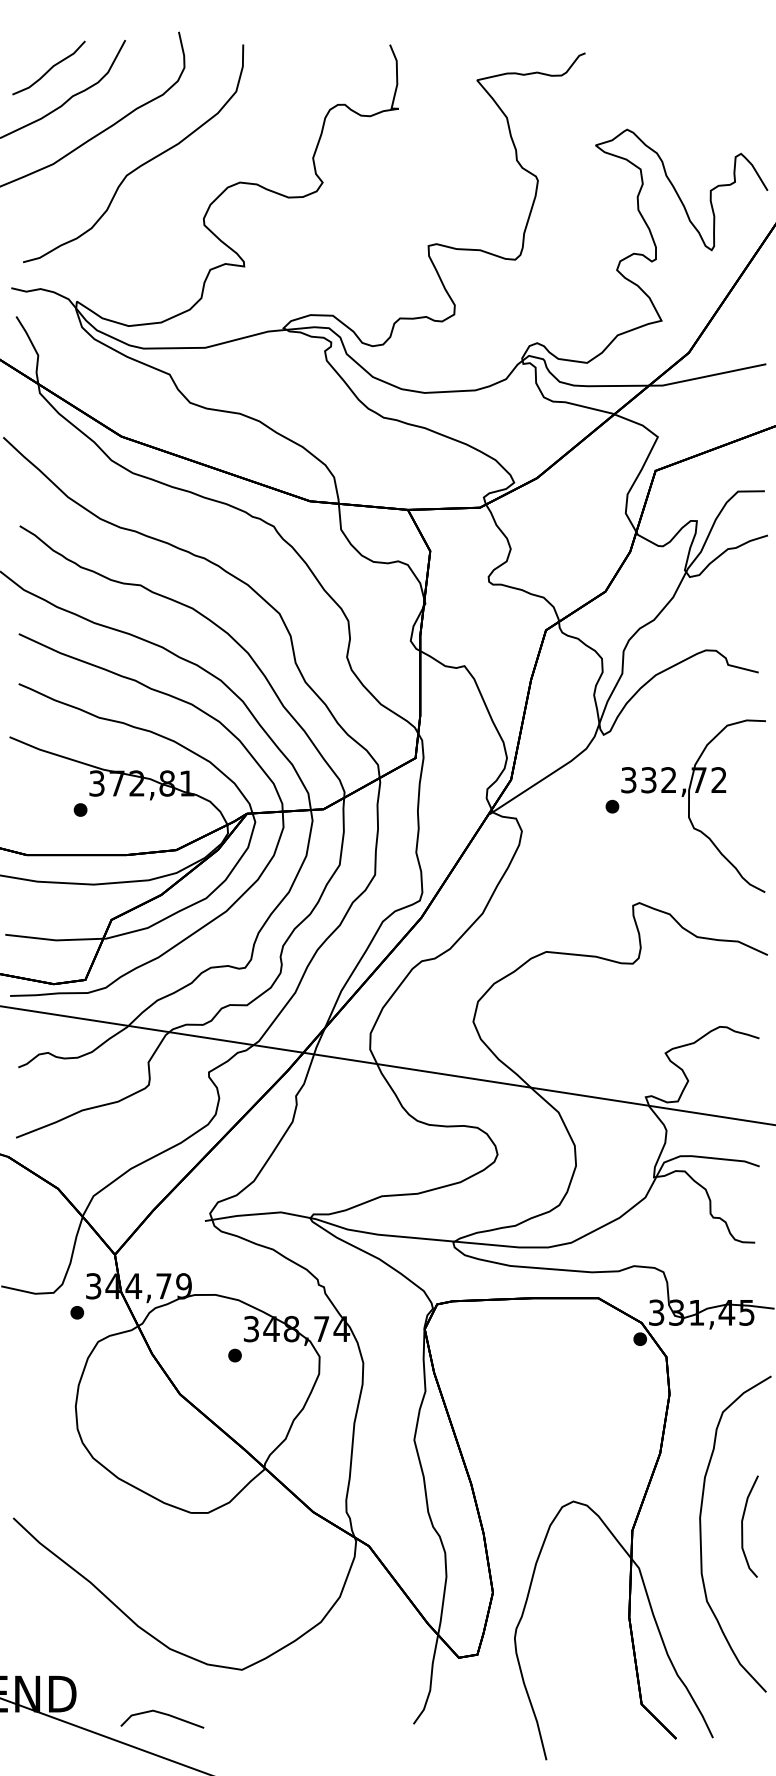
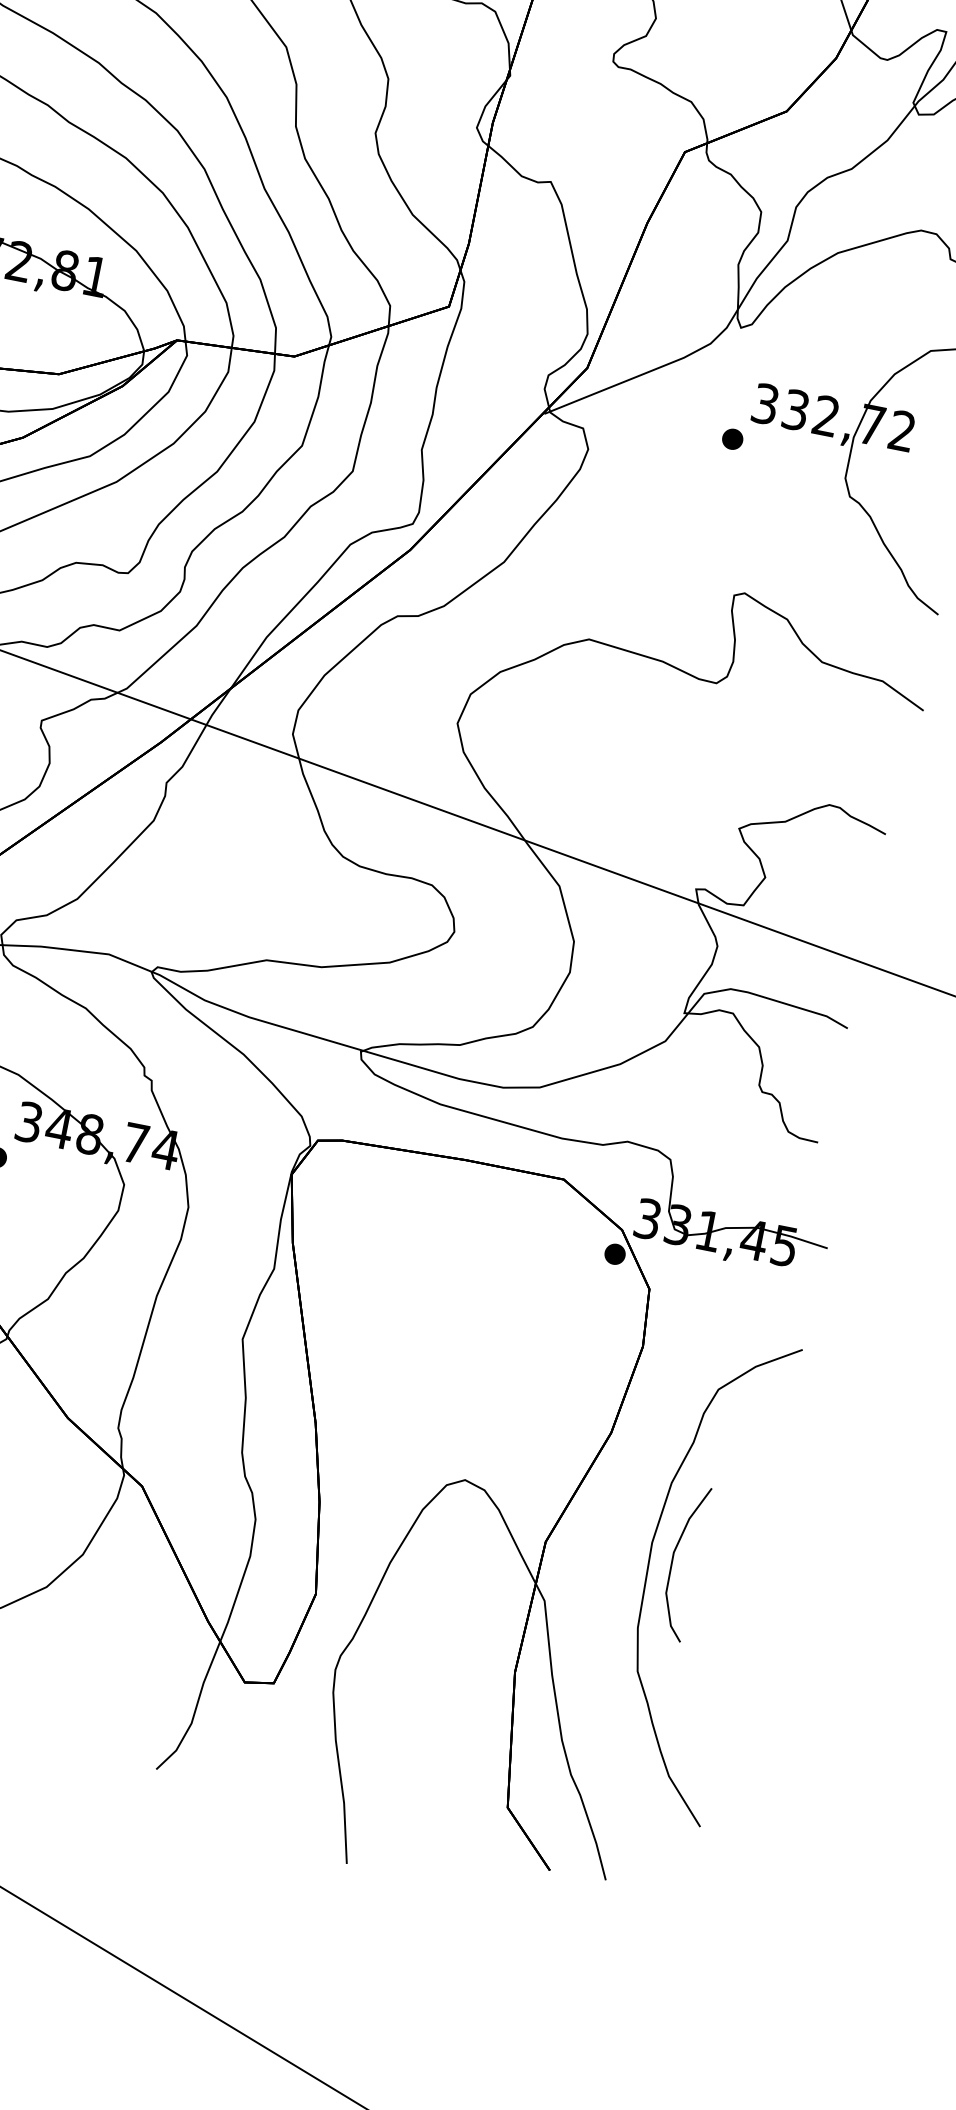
curve: (743, 1528) -> (673, 1563), moved

